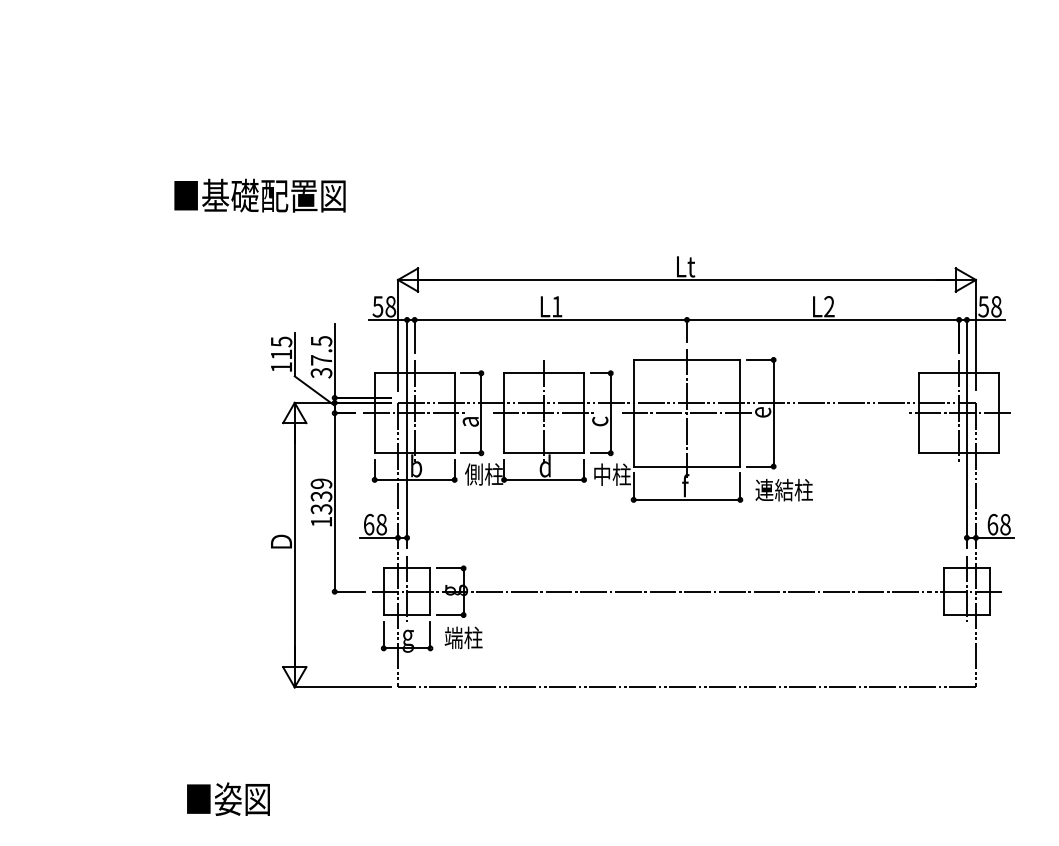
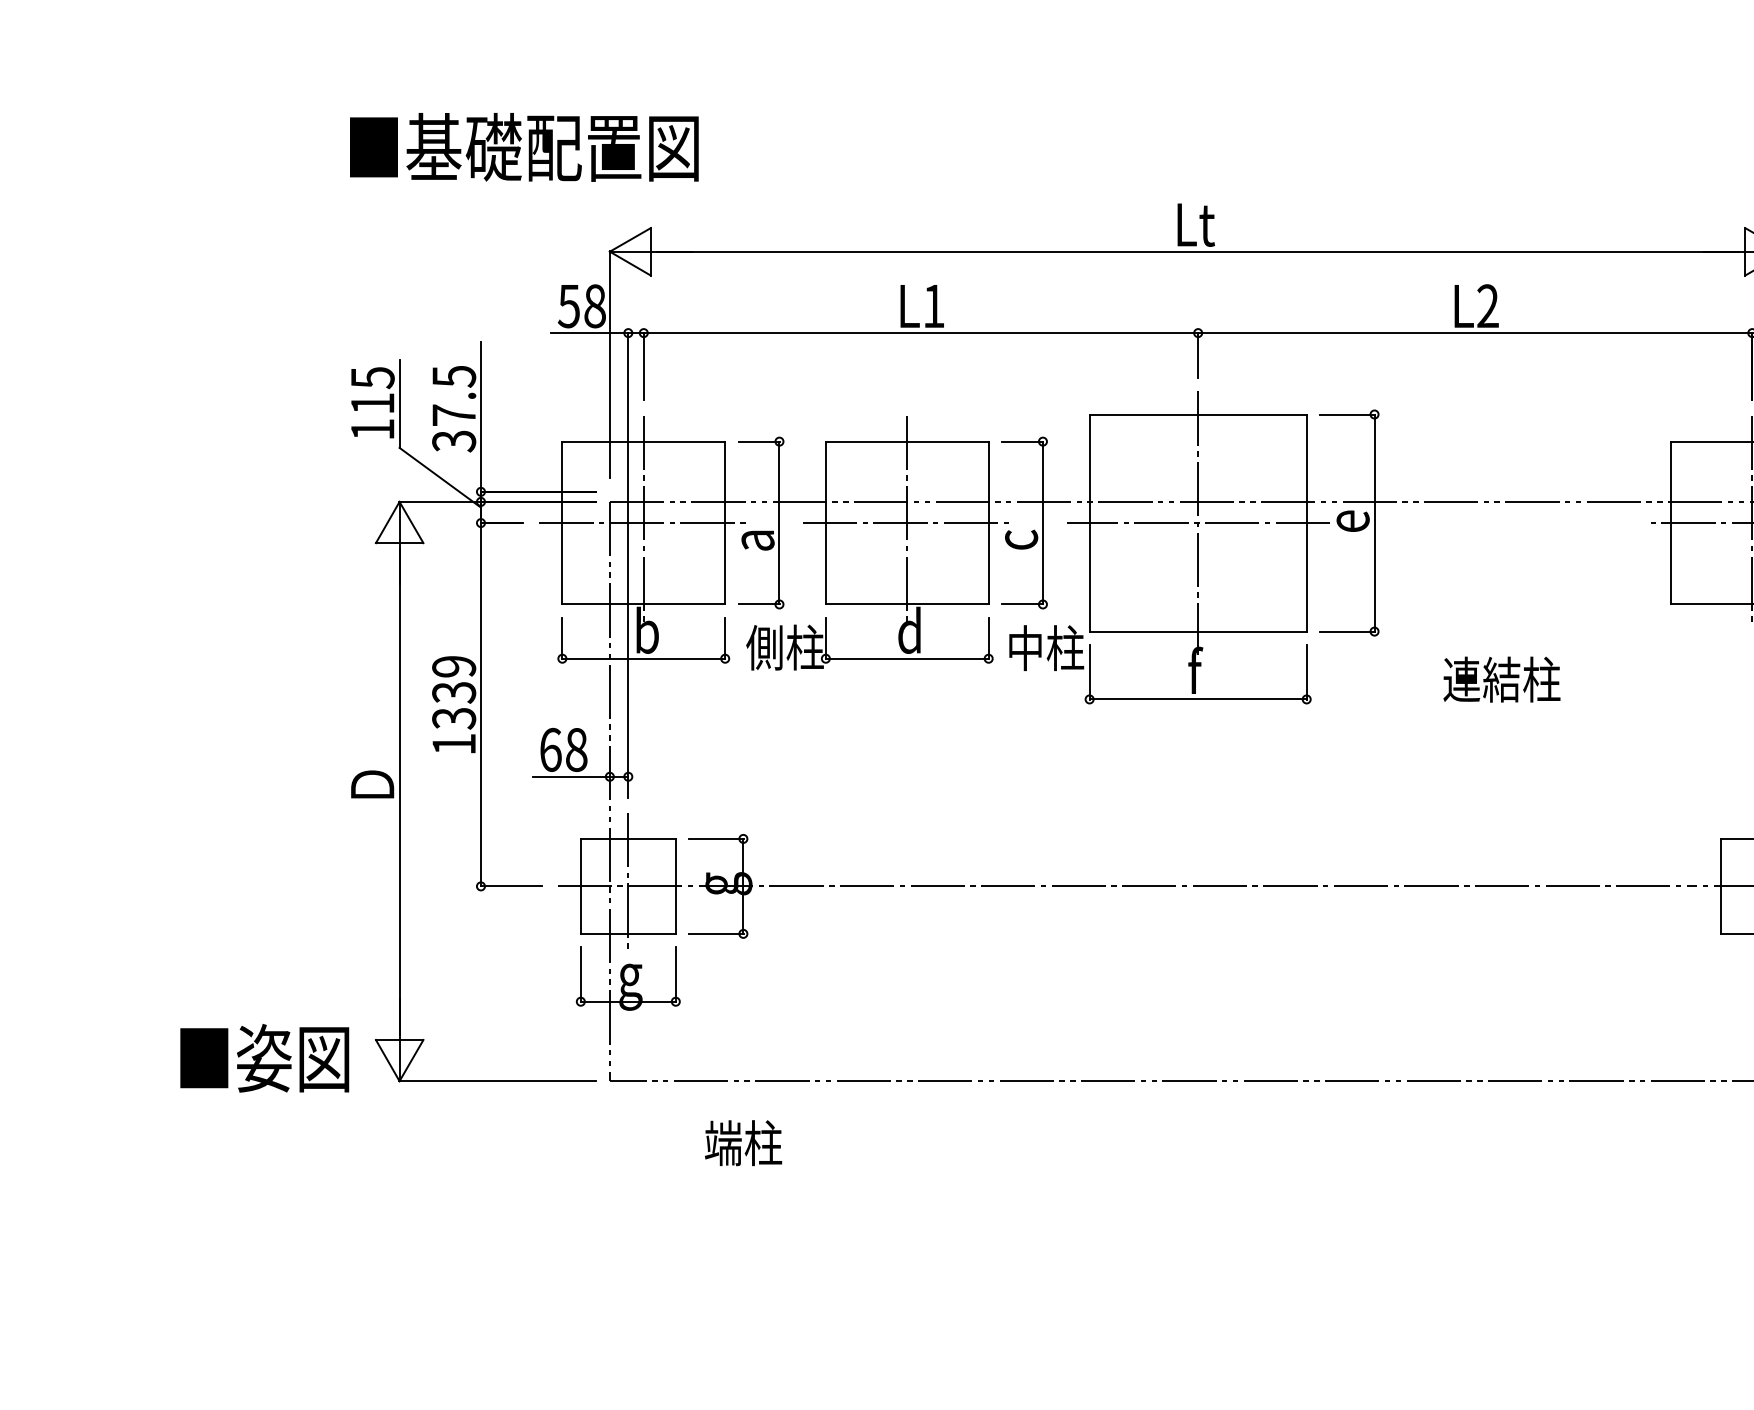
text: (259, 195) -> (523, 146), moved
text: (783, 489) -> (1500, 678), moved
text: (463, 637) -> (743, 1142), moved
text: (228, 798) -> (264, 1056), moved

